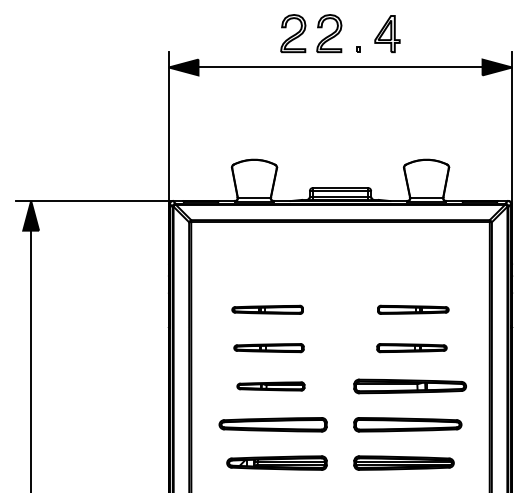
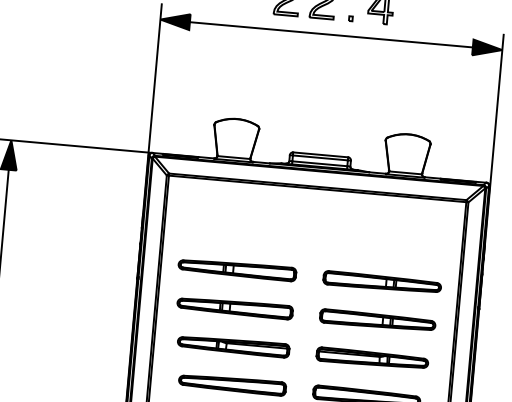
part: (267, 309) -> (237, 269), size x1.67
part: (413, 309) -> (382, 282), size x1.67
part: (268, 347) -> (234, 307), size x1.67
part: (411, 347) -> (377, 320), size x1.67
part: (270, 386) -> (233, 346), size x1.67

